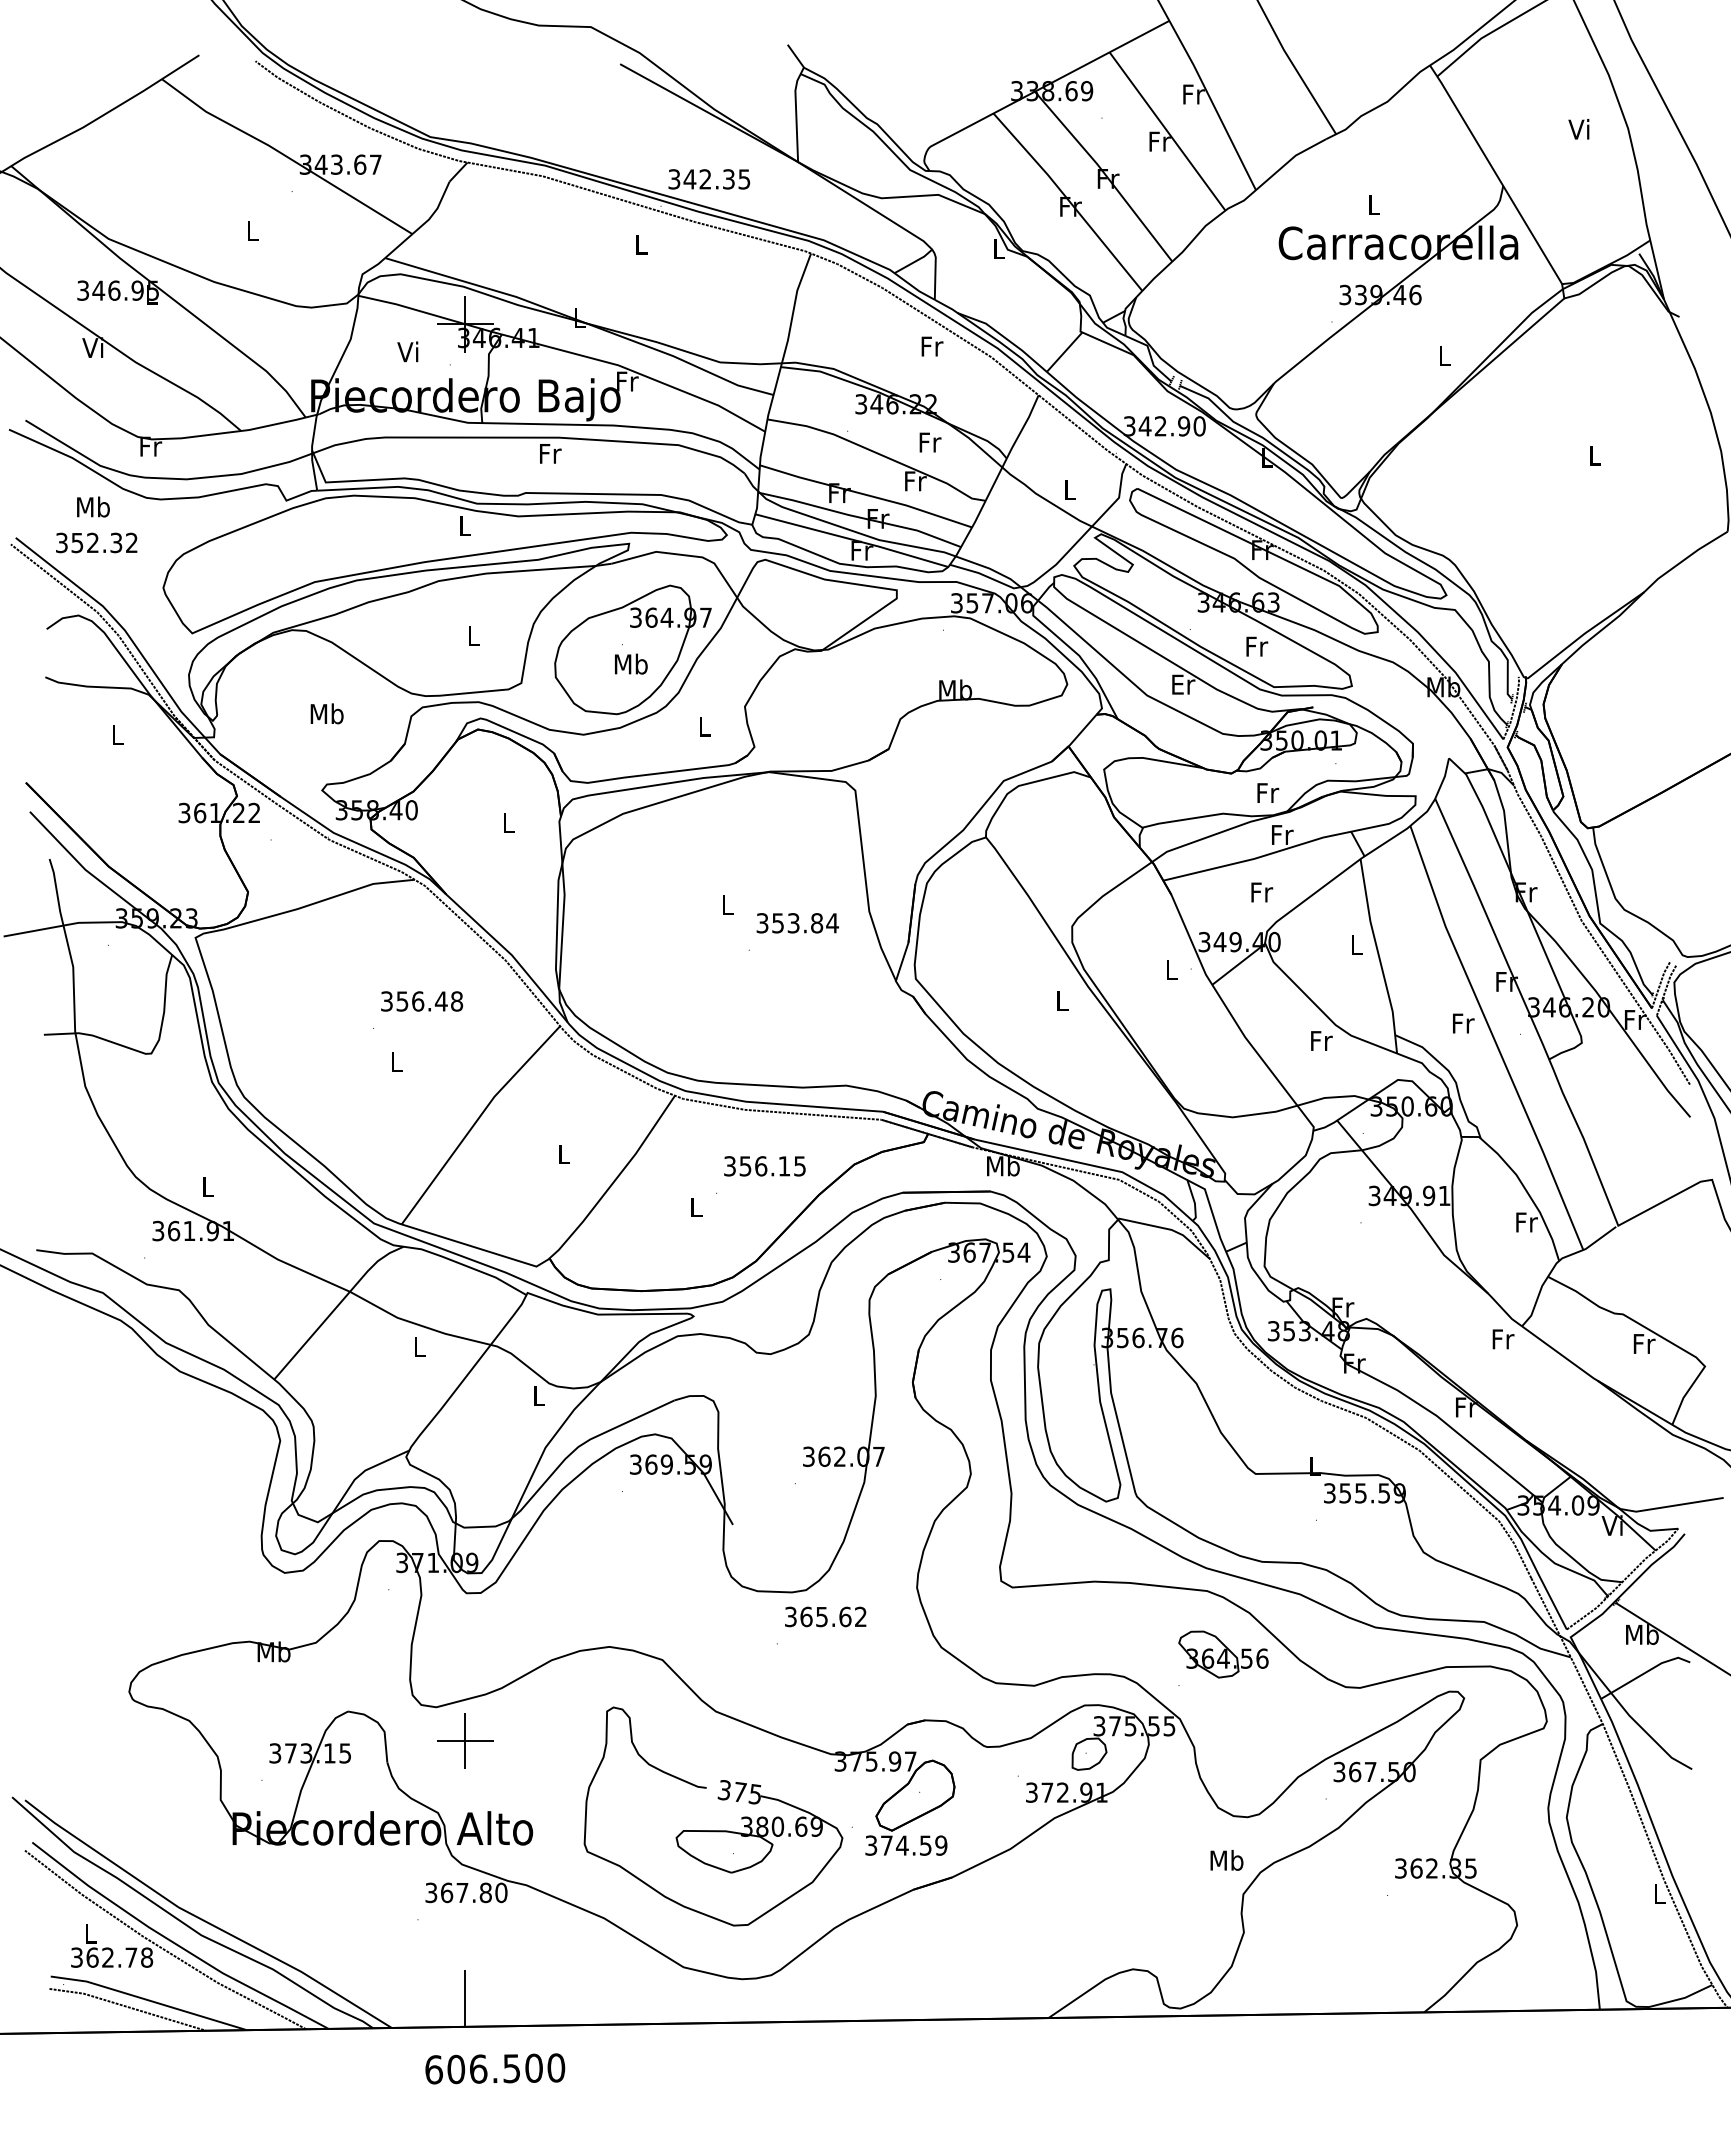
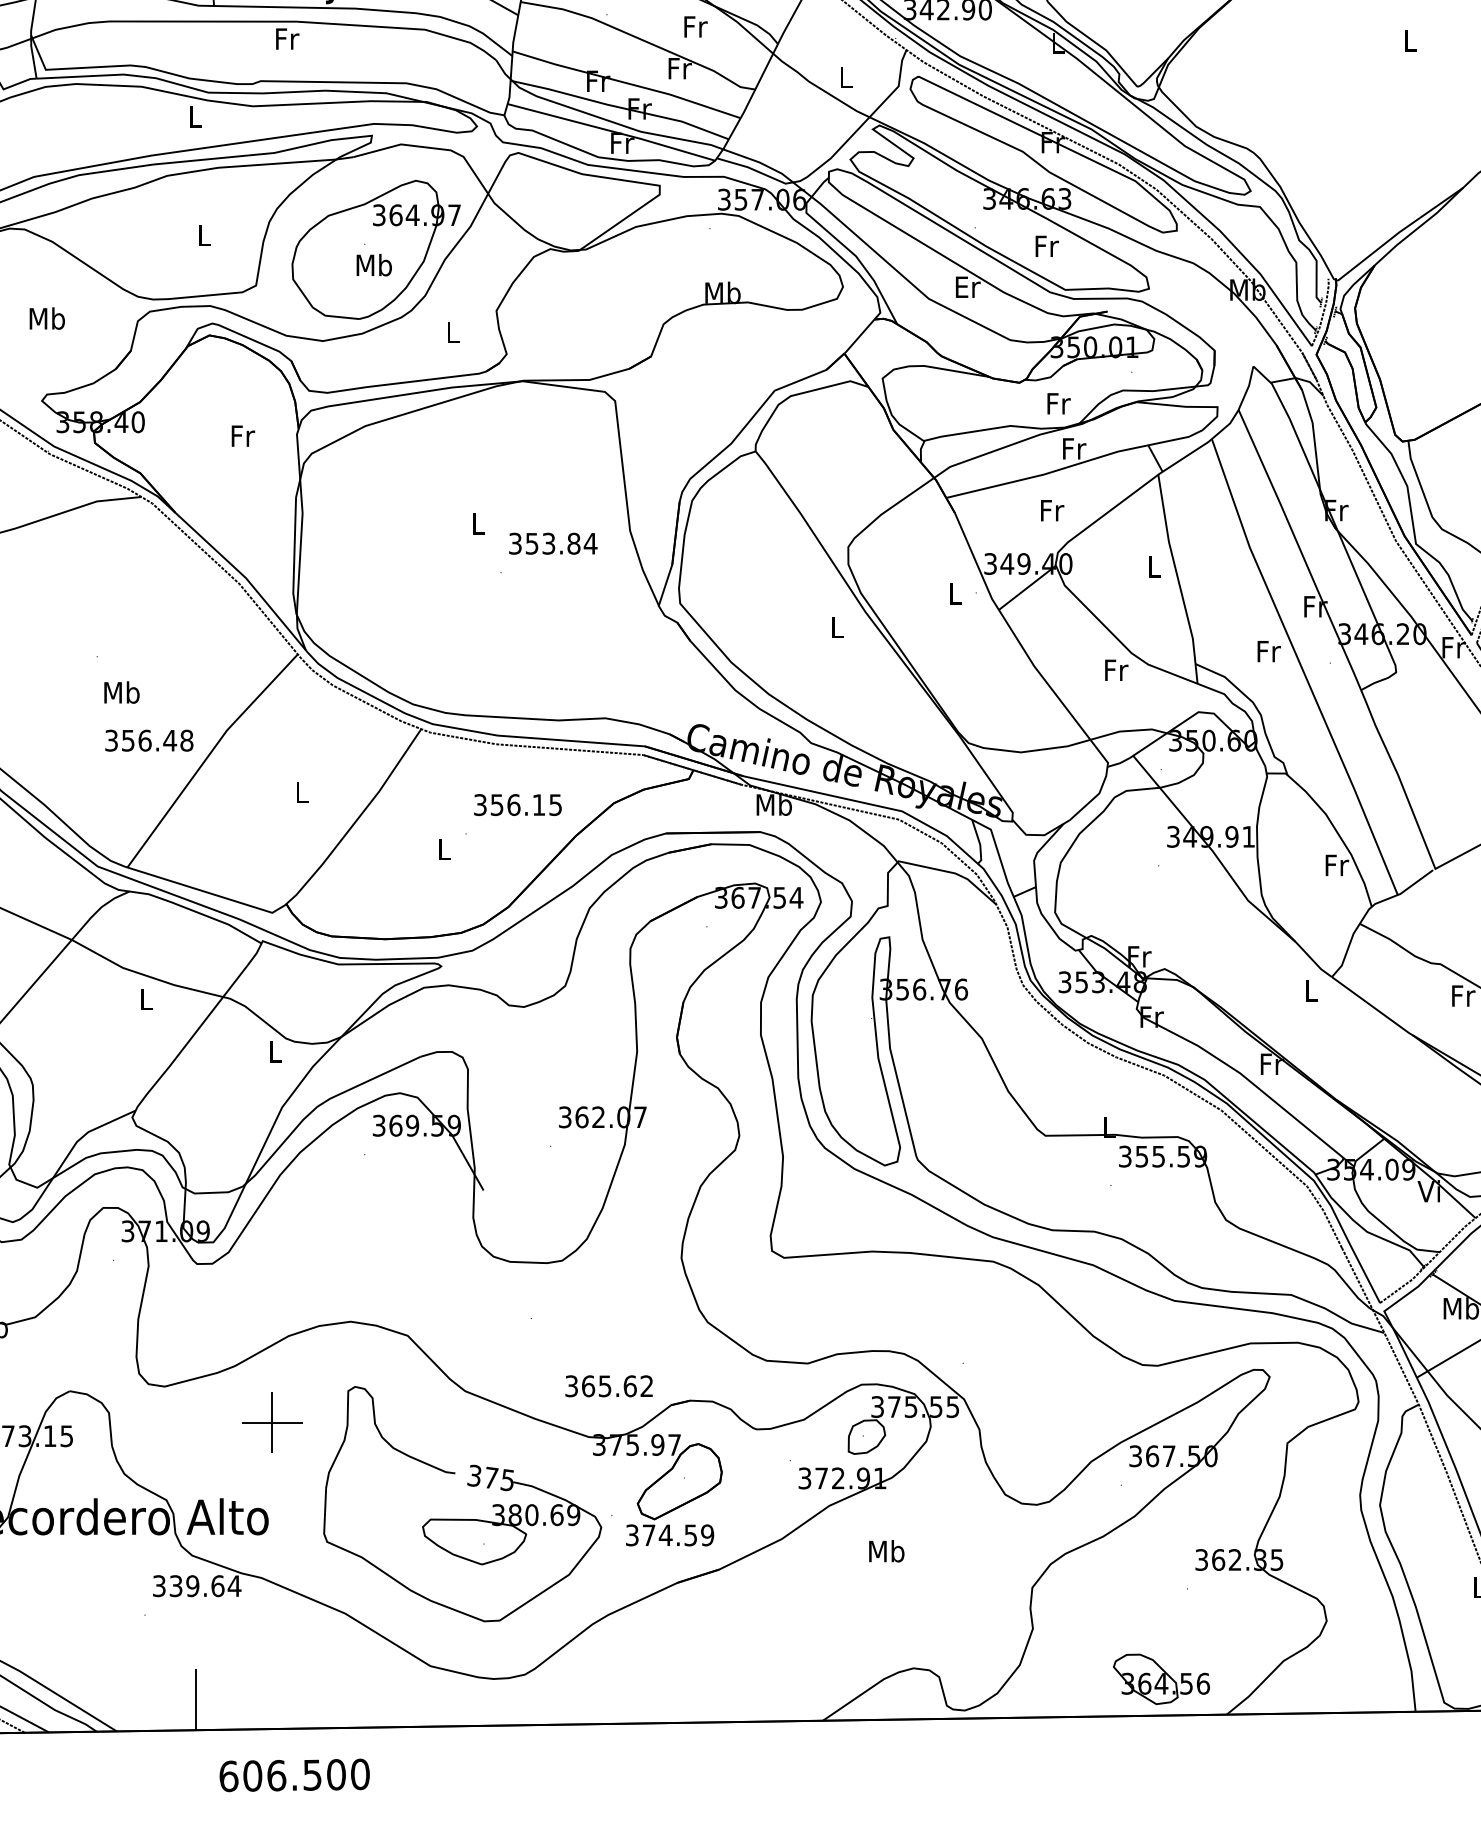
text: (509, 823) -> (243, 436), L -> Fr
text: (422, 1001) -> (149, 740), moved
text: (396, 1061) -> (121, 692), L -> Mb
text: (1503, 1339) -> (1312, 991), Fr -> L
text: (825, 1616) -> (608, 1385), moved
part: (1223, 1654) -> (1161, 1679), moved
part: (465, 1740) -> (272, 1422), moved
text: (1226, 1860) -> (886, 1551), moved
text: (474, 1892) -> (205, 1585), 367.80 -> 339.64
text: (495, 2068) -> (294, 1774), moved

